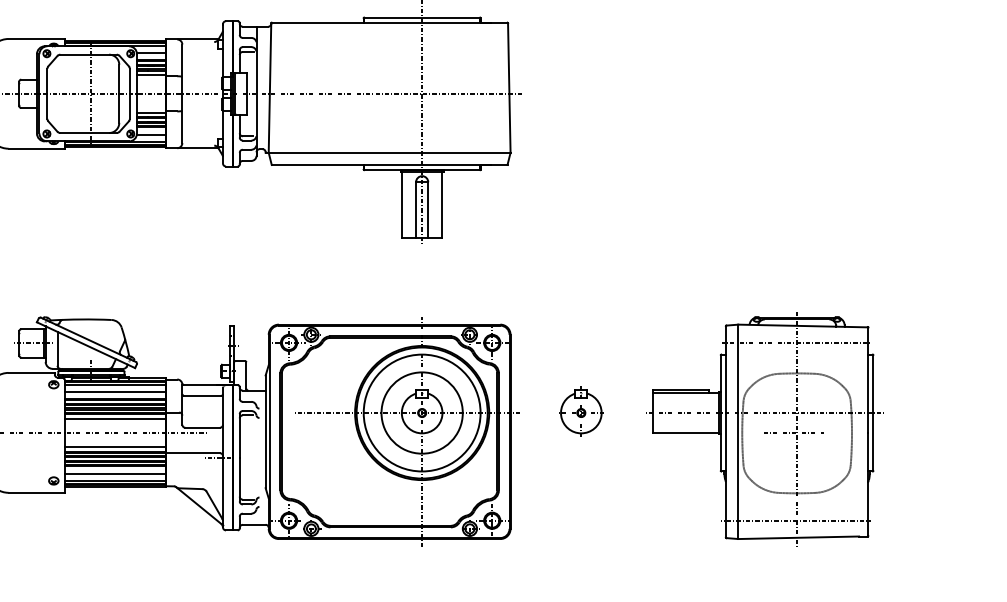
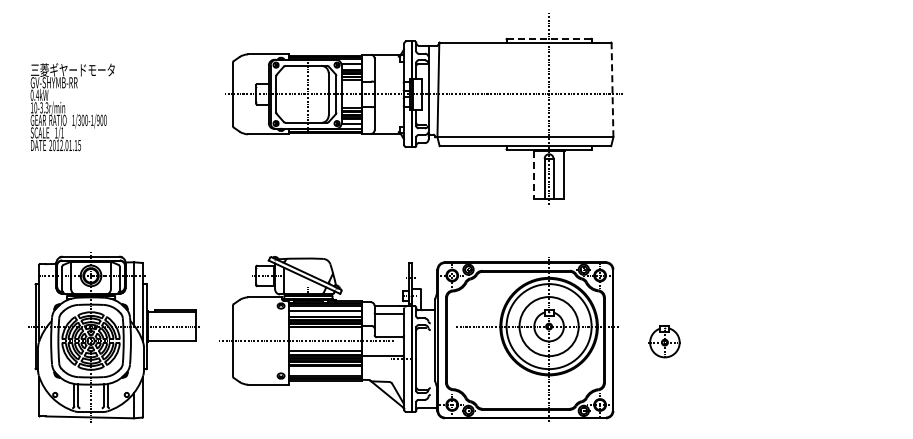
line: (422, 17) -> (549, 38), solid -> dashed
line: (509, 87) -> (612, 89), solid -> dashed
line: (402, 205) -> (534, 175), solid -> dashed
part: (580, 411) -> (664, 341), moved
line: (114, 418) -> (325, 330), removed
part: (764, 429) -> (798, 338), removed
line: (114, 473) -> (325, 370), removed

